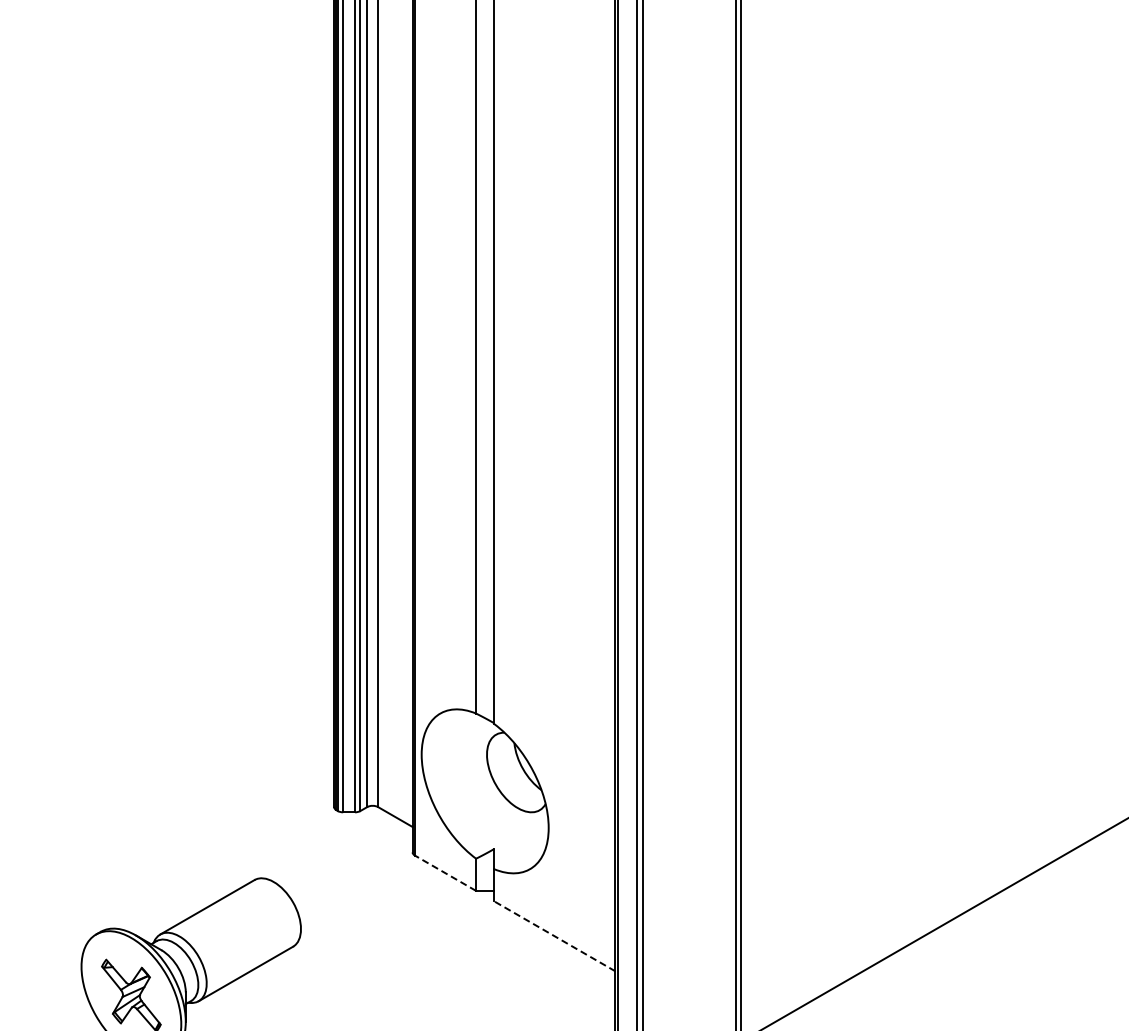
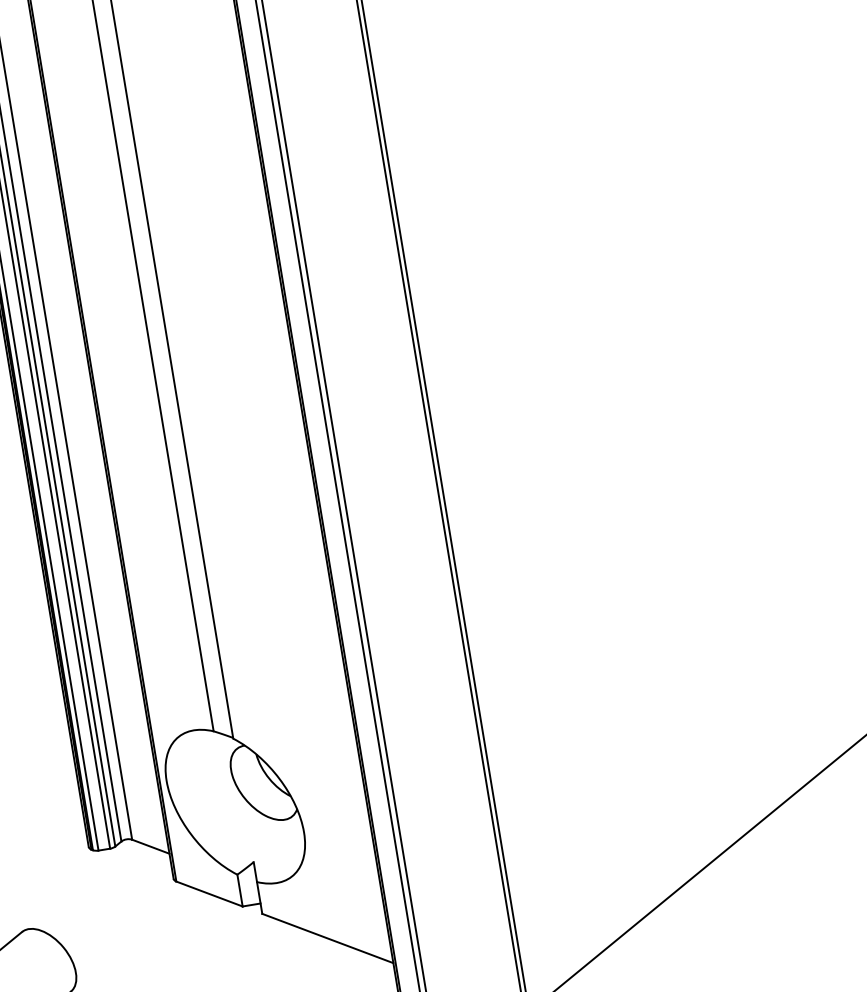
line: (445, 872) -> (209, 893), dashed -> solid
line: (554, 936) -> (327, 938), dashed -> solid

